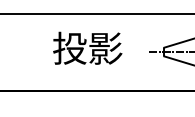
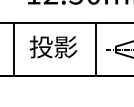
text: (87, 47) -> (53, 46), moved
line: (14, 51) -> (13, 49), added
line: (135, 51) -> (96, 49), added

